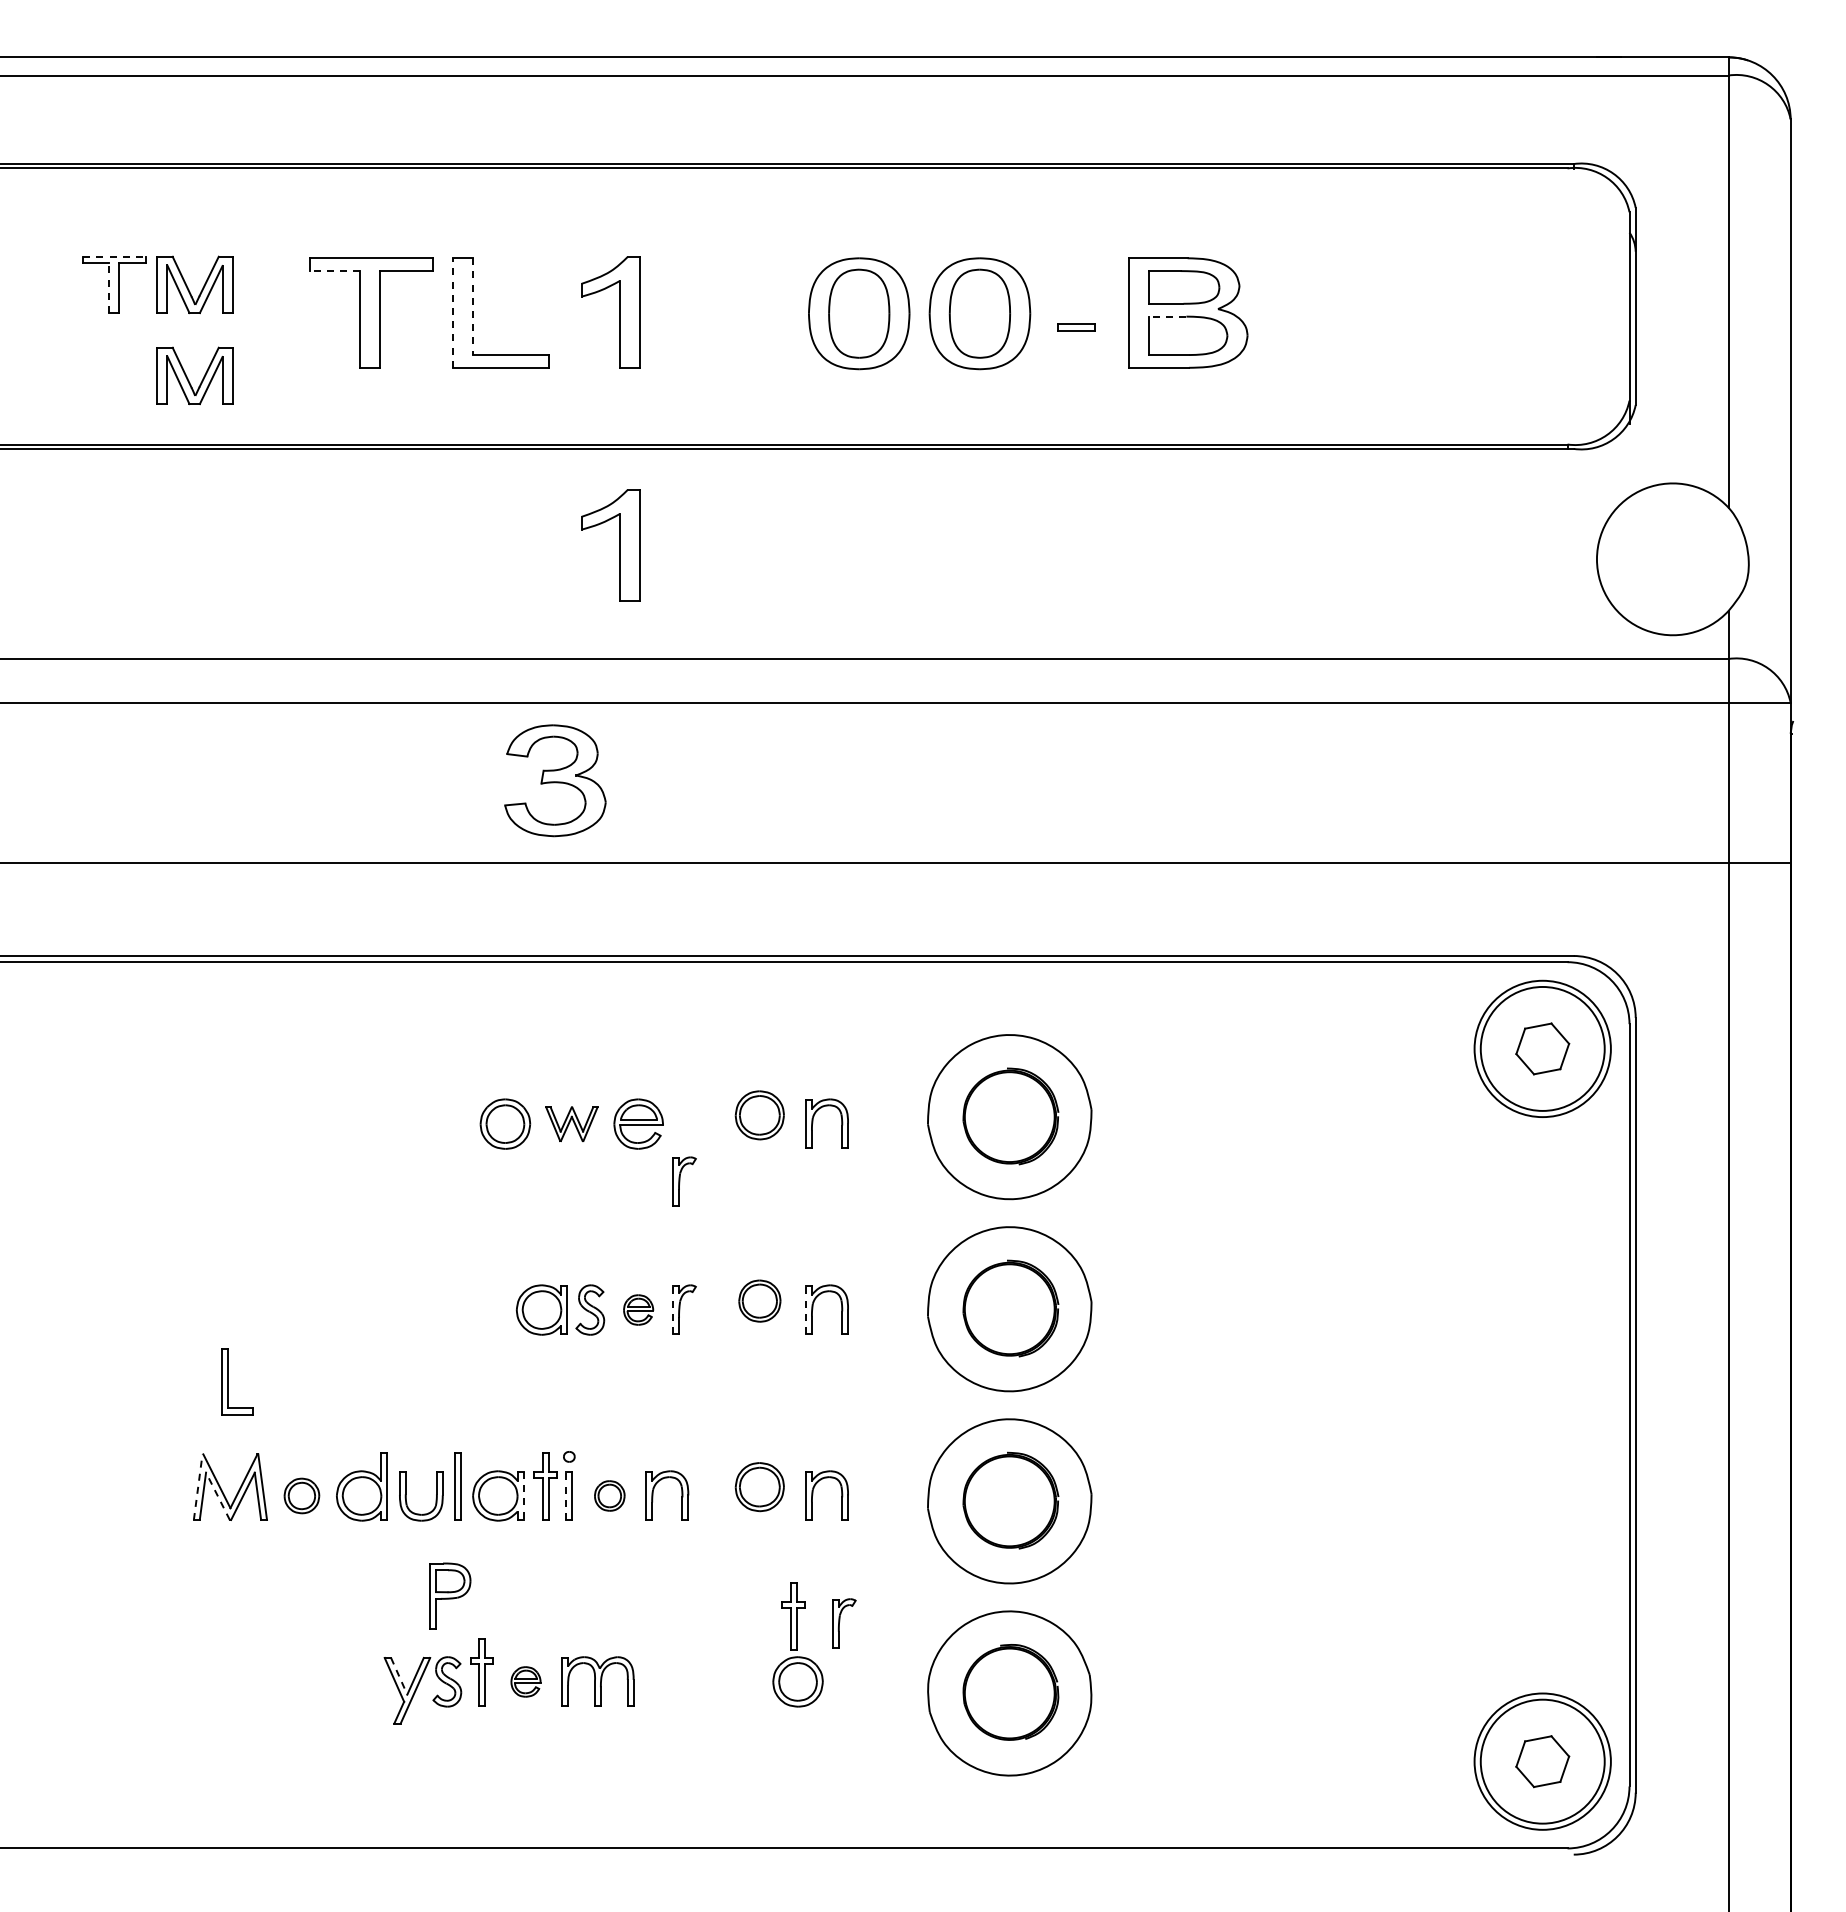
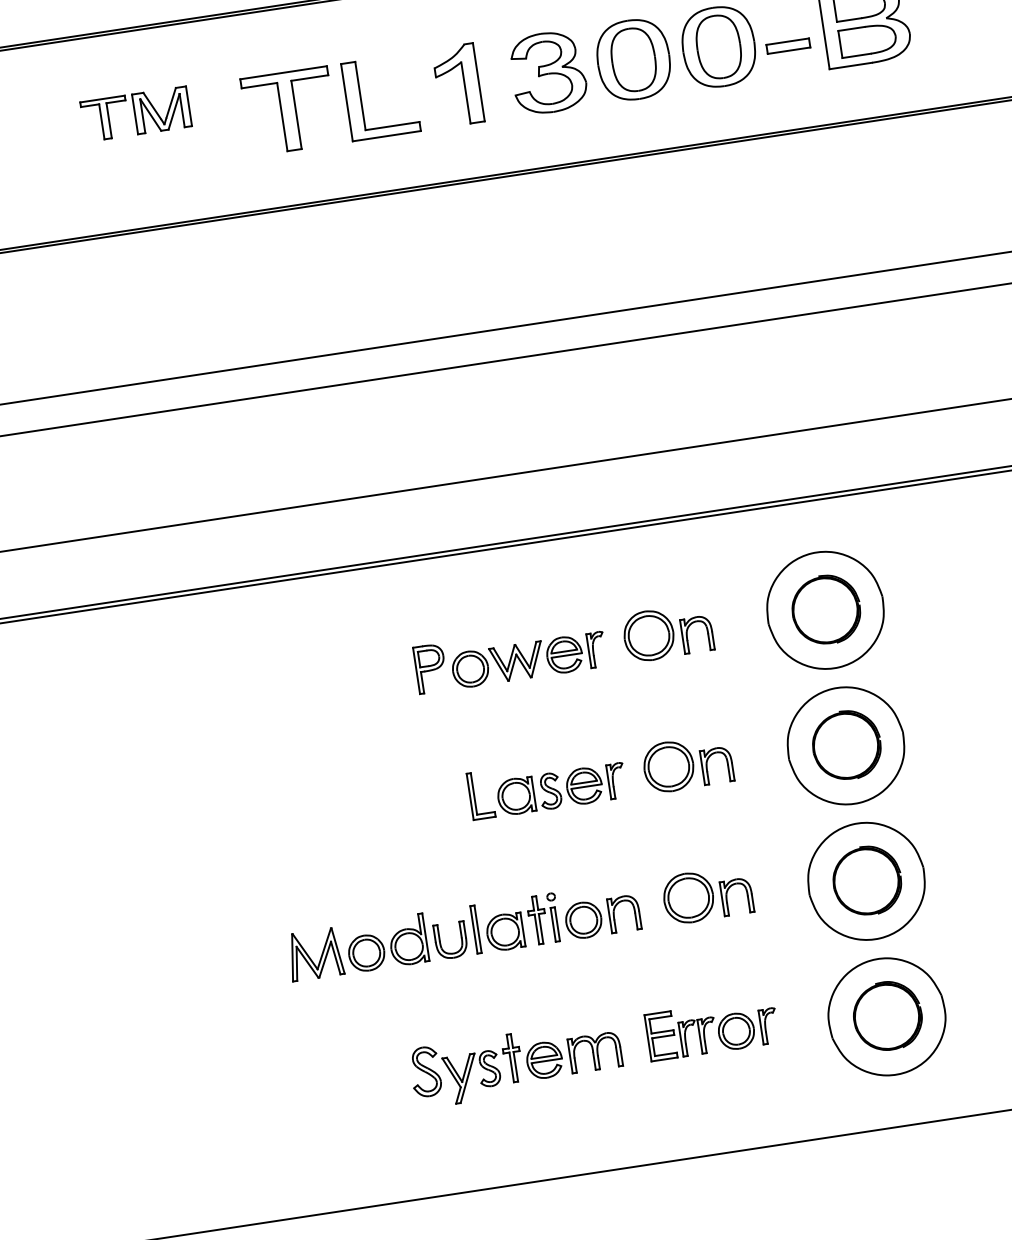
line: (114, 256) -> (102, 98), dashed -> solid
line: (334, 271) -> (259, 86), dashed -> solid
line: (109, 288) -> (102, 121), dashed -> solid
line: (472, 307) -> (360, 96), dashed -> solid
line: (452, 313) -> (346, 103), dashed -> solid
line: (1167, 316) -> (851, 28), dashed -> solid
part: (1076, 327) -> (788, 46), size x1.67
part: (188, 378) -> (167, 177), removed
part: (619, 545) -> (489, 248), removed
part: (555, 780) -> (548, 72), moved
part: (759, 1115) -> (648, 635), size x1.43
part: (571, 1124) -> (517, 662), size x1.43
part: (684, 1181) -> (596, 649), moved
part: (759, 1300) -> (668, 766), size x1.67
part: (638, 1309) -> (584, 785), size x1.67
line: (673, 1310) -> (608, 782), dashed -> solid
line: (806, 1310) -> (702, 768), dashed -> solid
part: (228, 1381) -> (474, 795), moved
line: (198, 1486) -> (292, 957), dashed -> solid
part: (759, 1486) -> (688, 897), size x1.43
line: (217, 1495) -> (307, 961), dashed -> solid
part: (301, 1495) -> (366, 952), size x1.43
part: (609, 1495) -> (583, 919), size x1.67
line: (523, 1496) -> (523, 929), dashed -> solid
line: (566, 1496) -> (553, 925), dashed -> solid
part: (450, 1595) -> (430, 668), moved
part: (793, 1616) -> (726, 985), removed
part: (844, 1623) -> (769, 1026), moved
part: (358, 1672) -> (425, 1071), added
part: (721, 1672) -> (681, 1032), added
line: (399, 1676) -> (454, 1069), dashed -> solid
part: (525, 1681) -> (544, 1060), size x1.67

